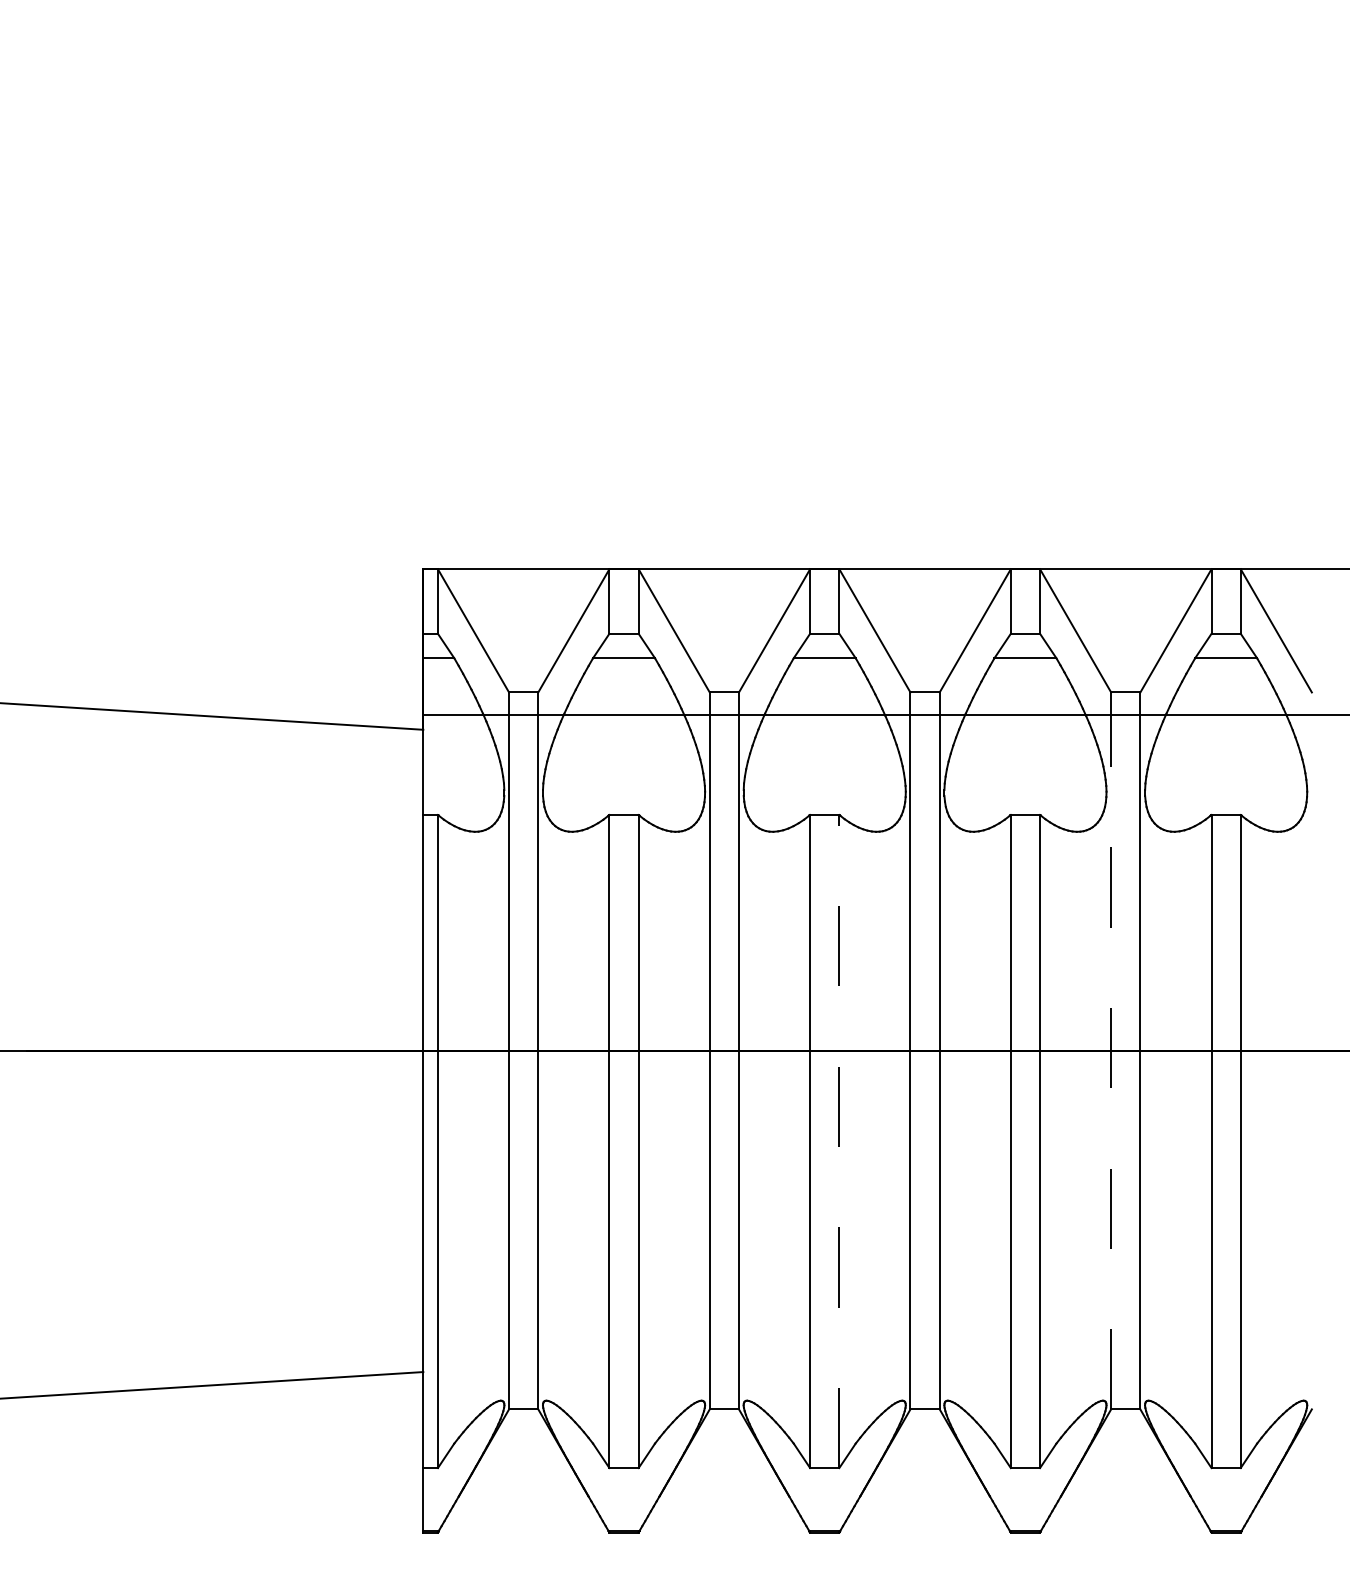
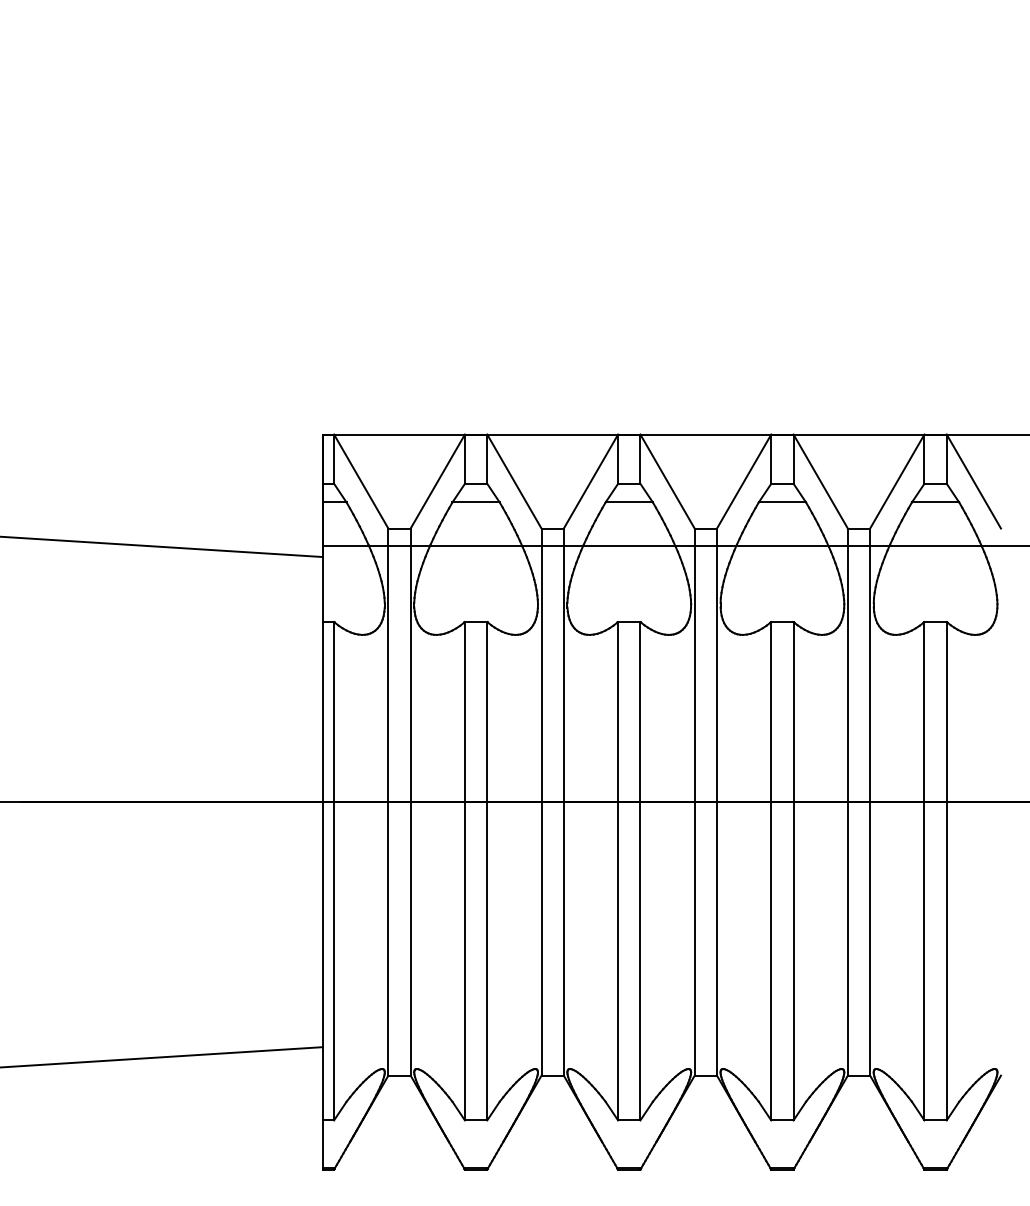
line: (1111, 1050) -> (848, 801), dashed -> solid
line: (839, 1141) -> (640, 871), dashed -> solid

